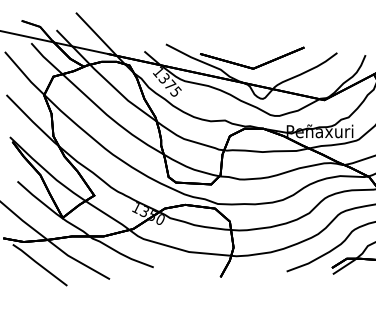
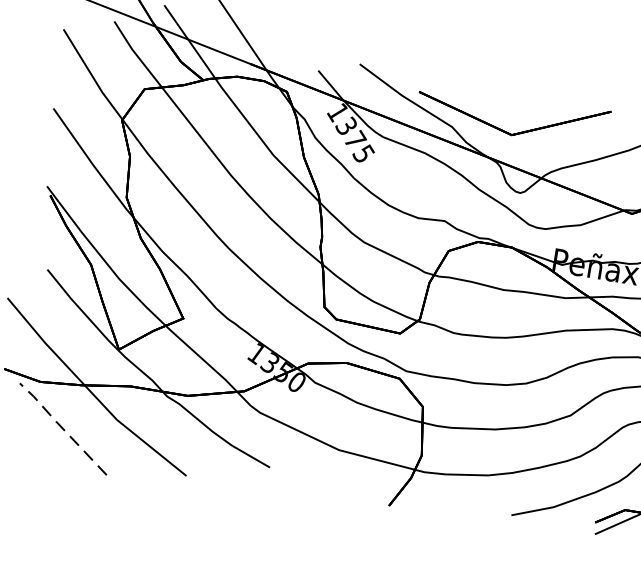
line: (38, 264) -> (60, 427), solid -> dashed

